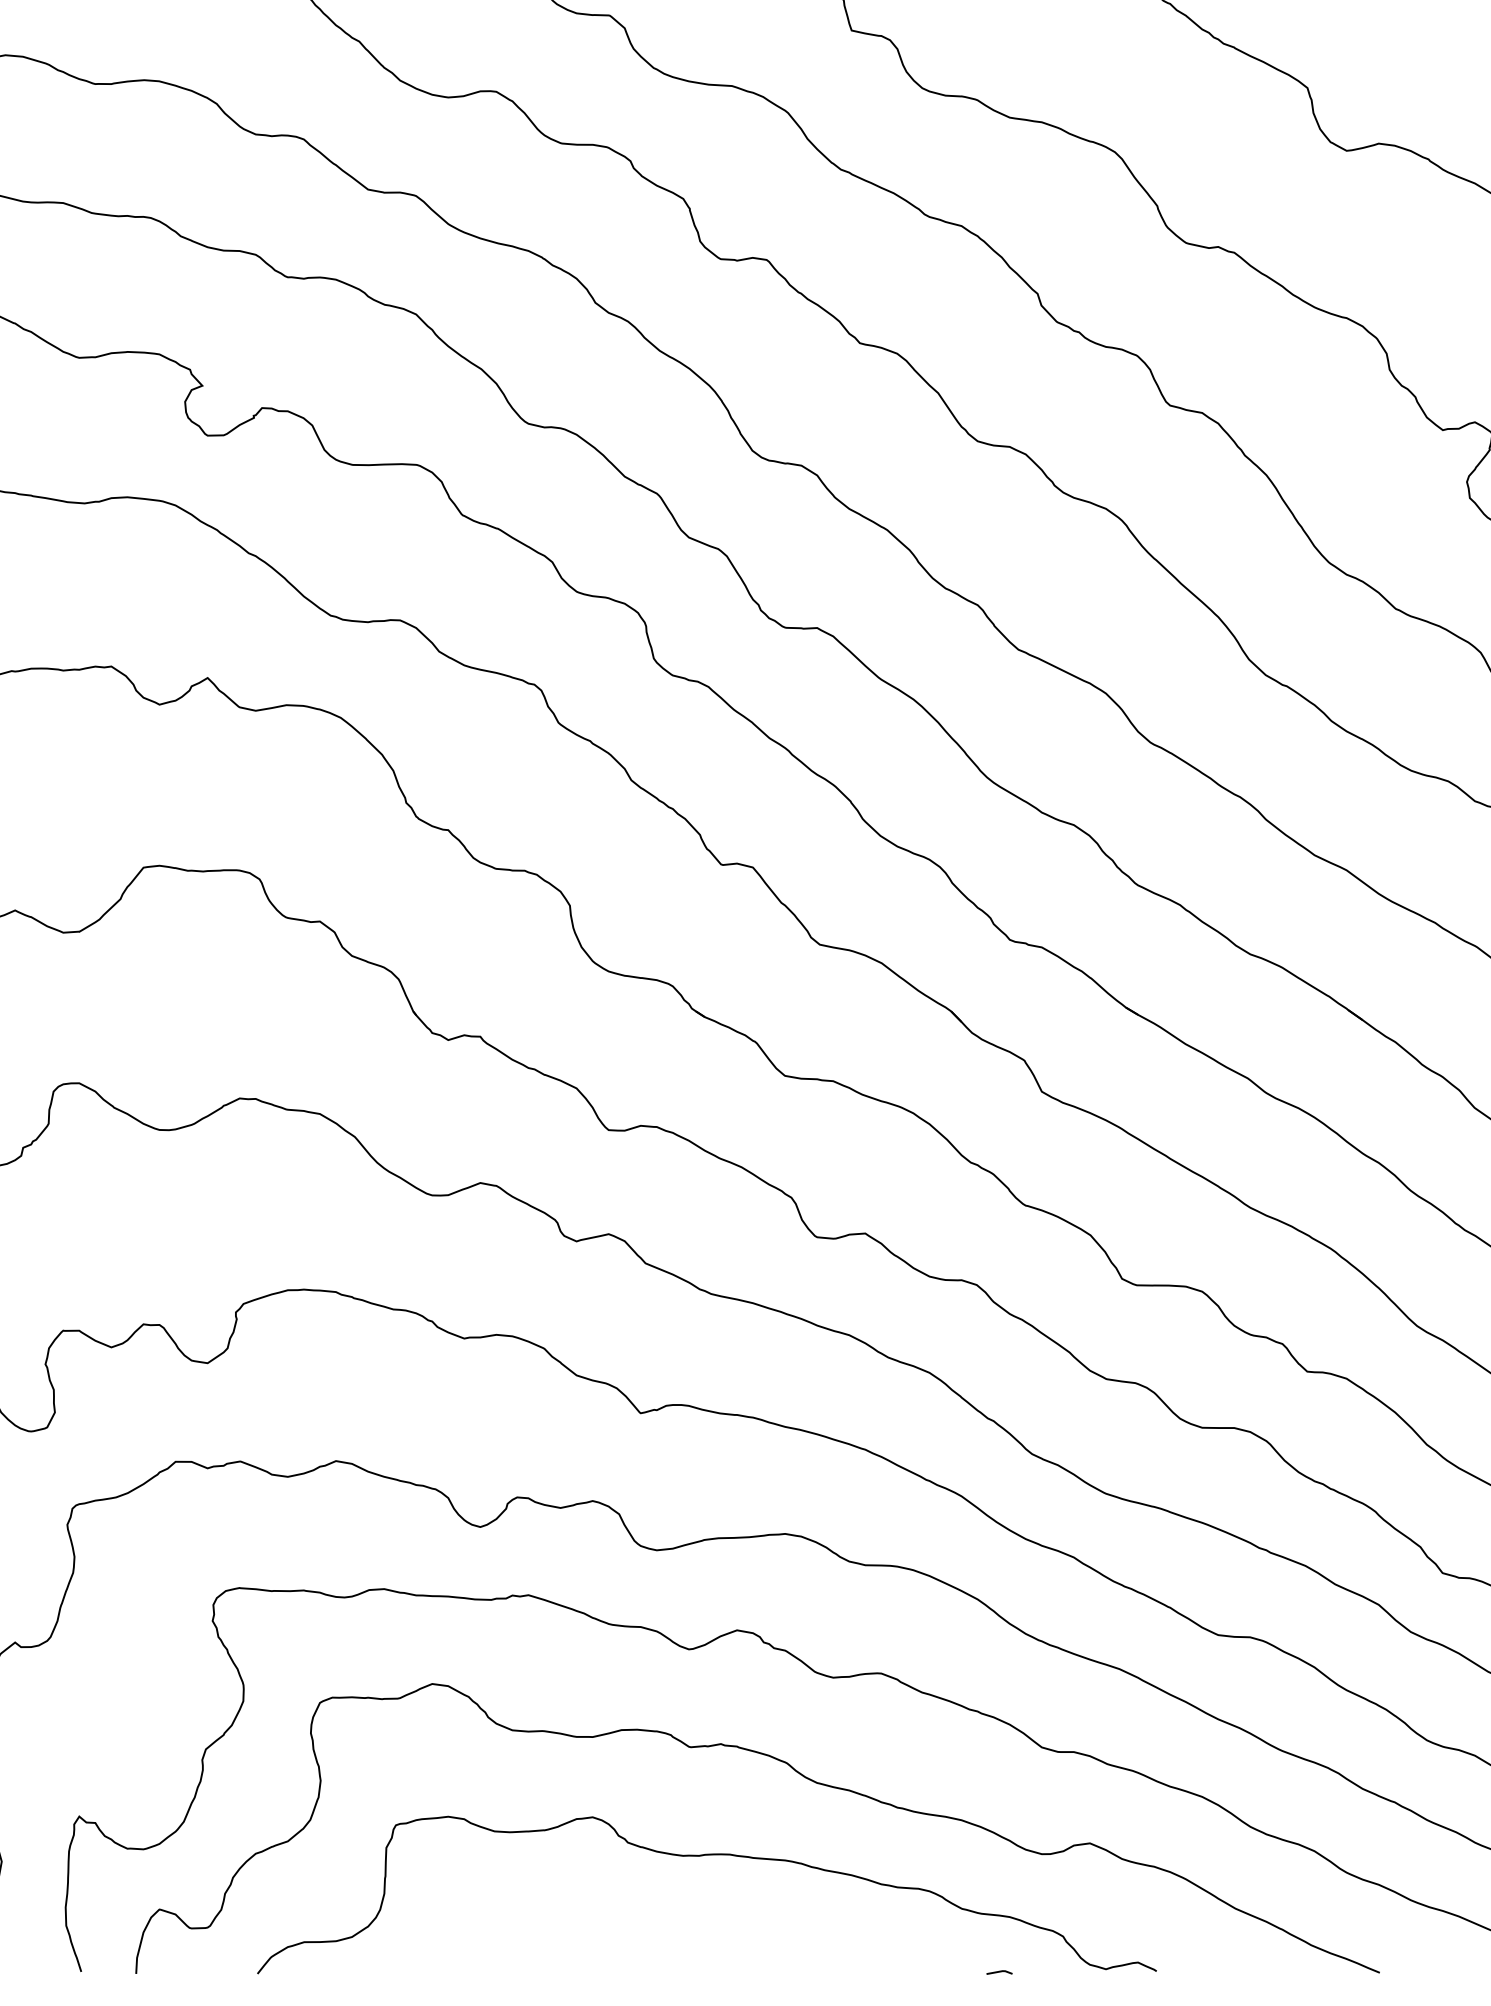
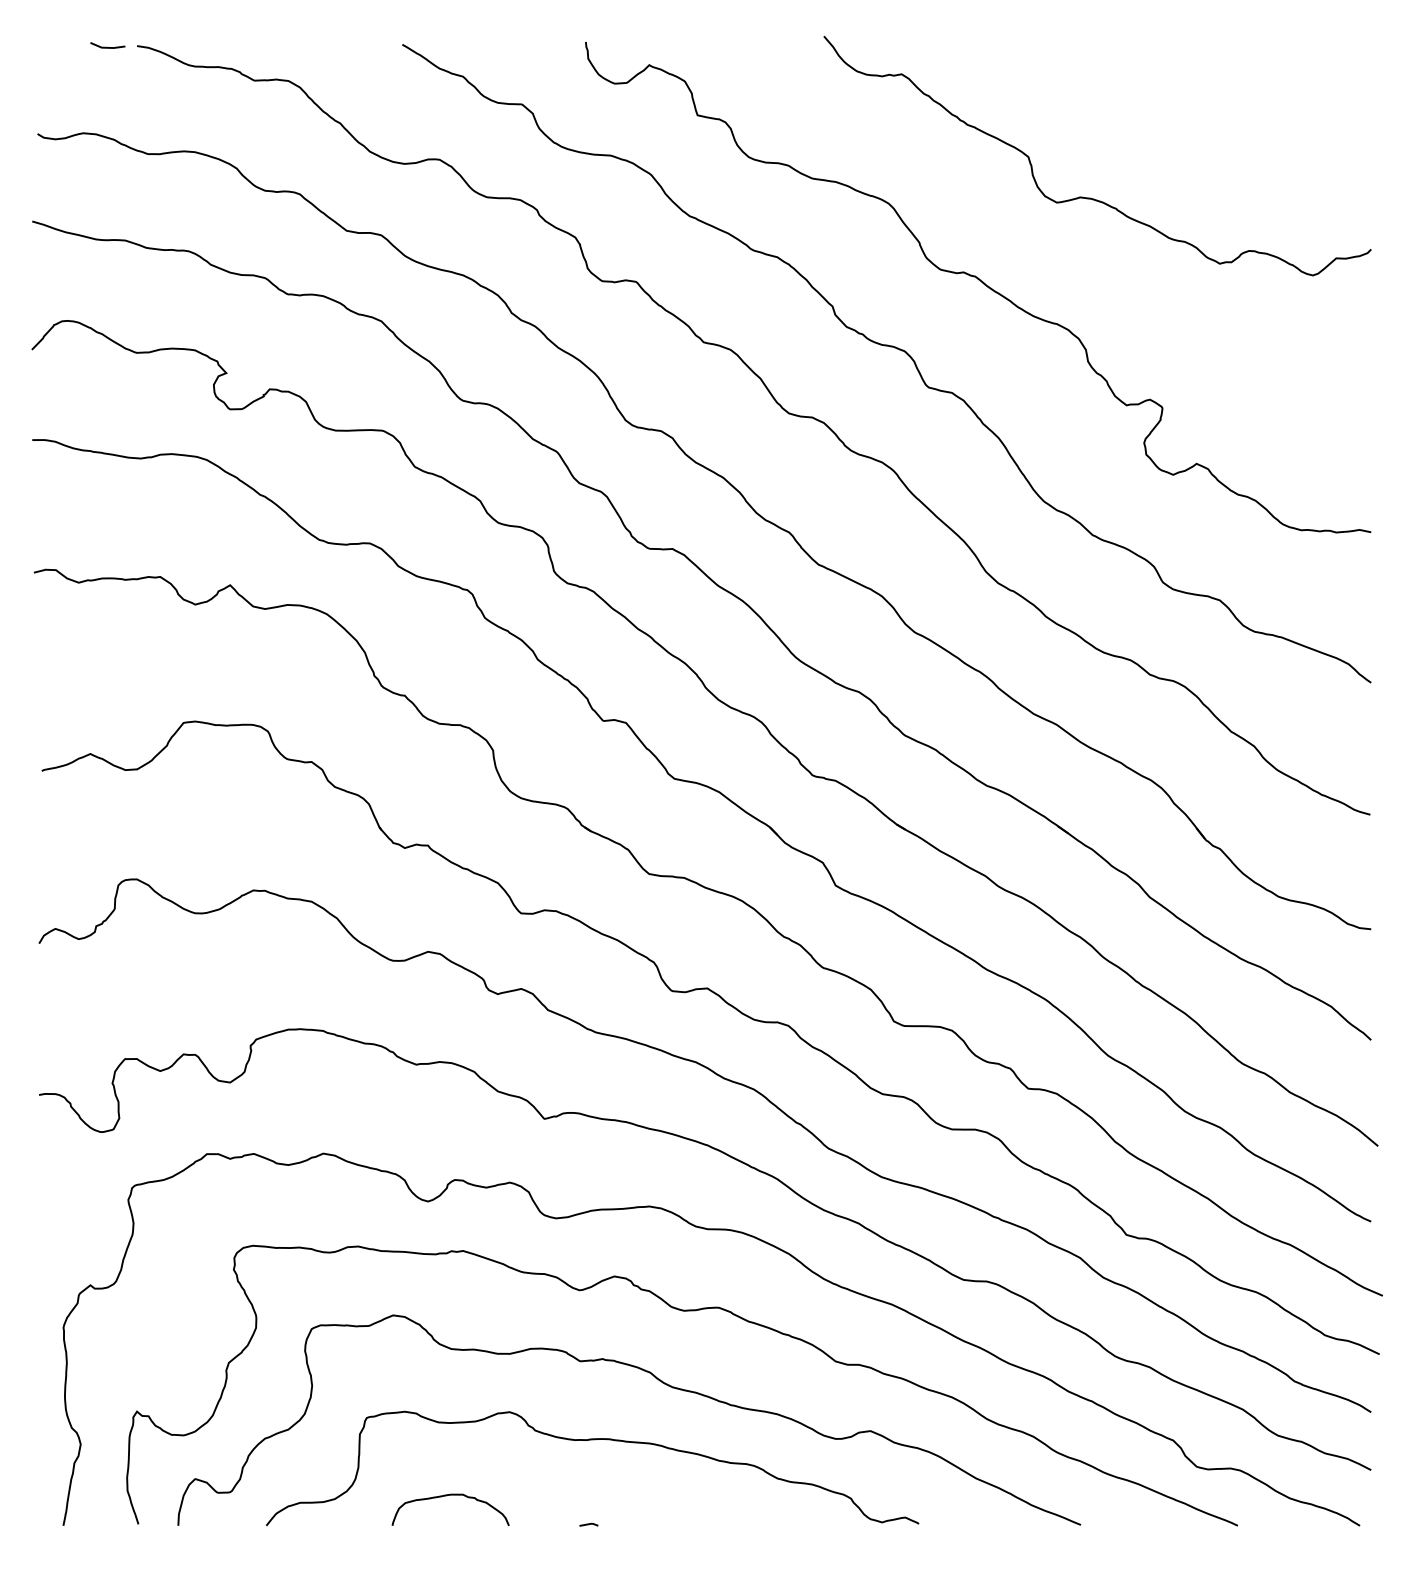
curve: (505, 1933) -> (446, 1496), added
line: (998, 1972) -> (588, 1524), moved

